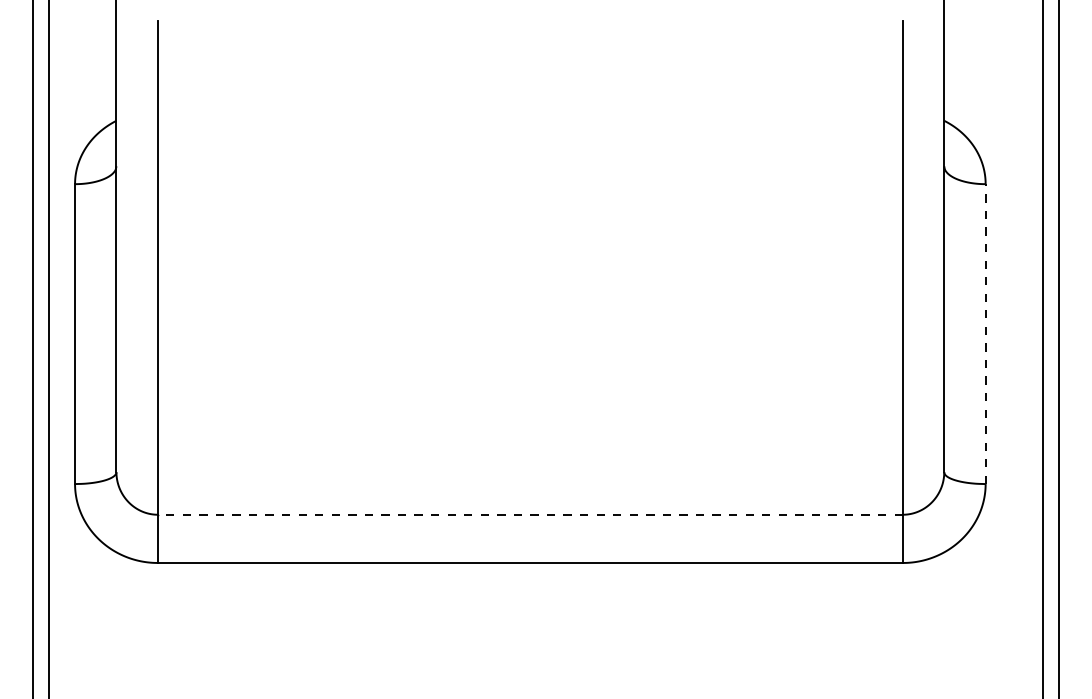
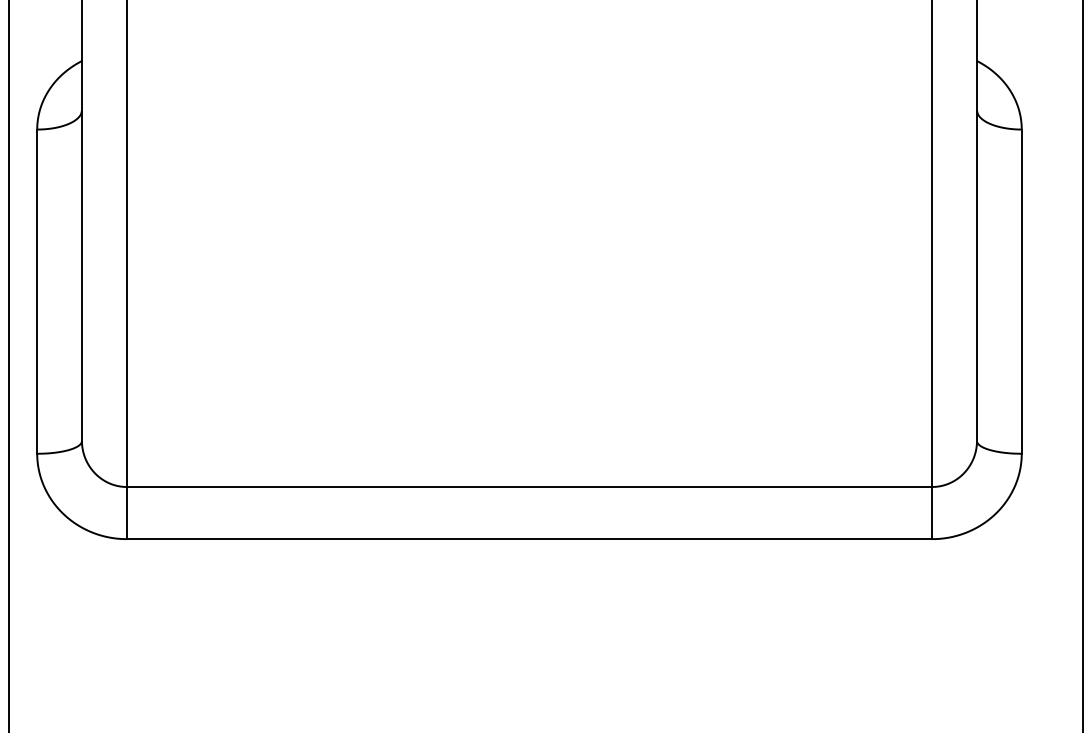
line: (985, 334) -> (1021, 292), dashed -> solid
line: (530, 514) -> (529, 486), dashed -> solid

